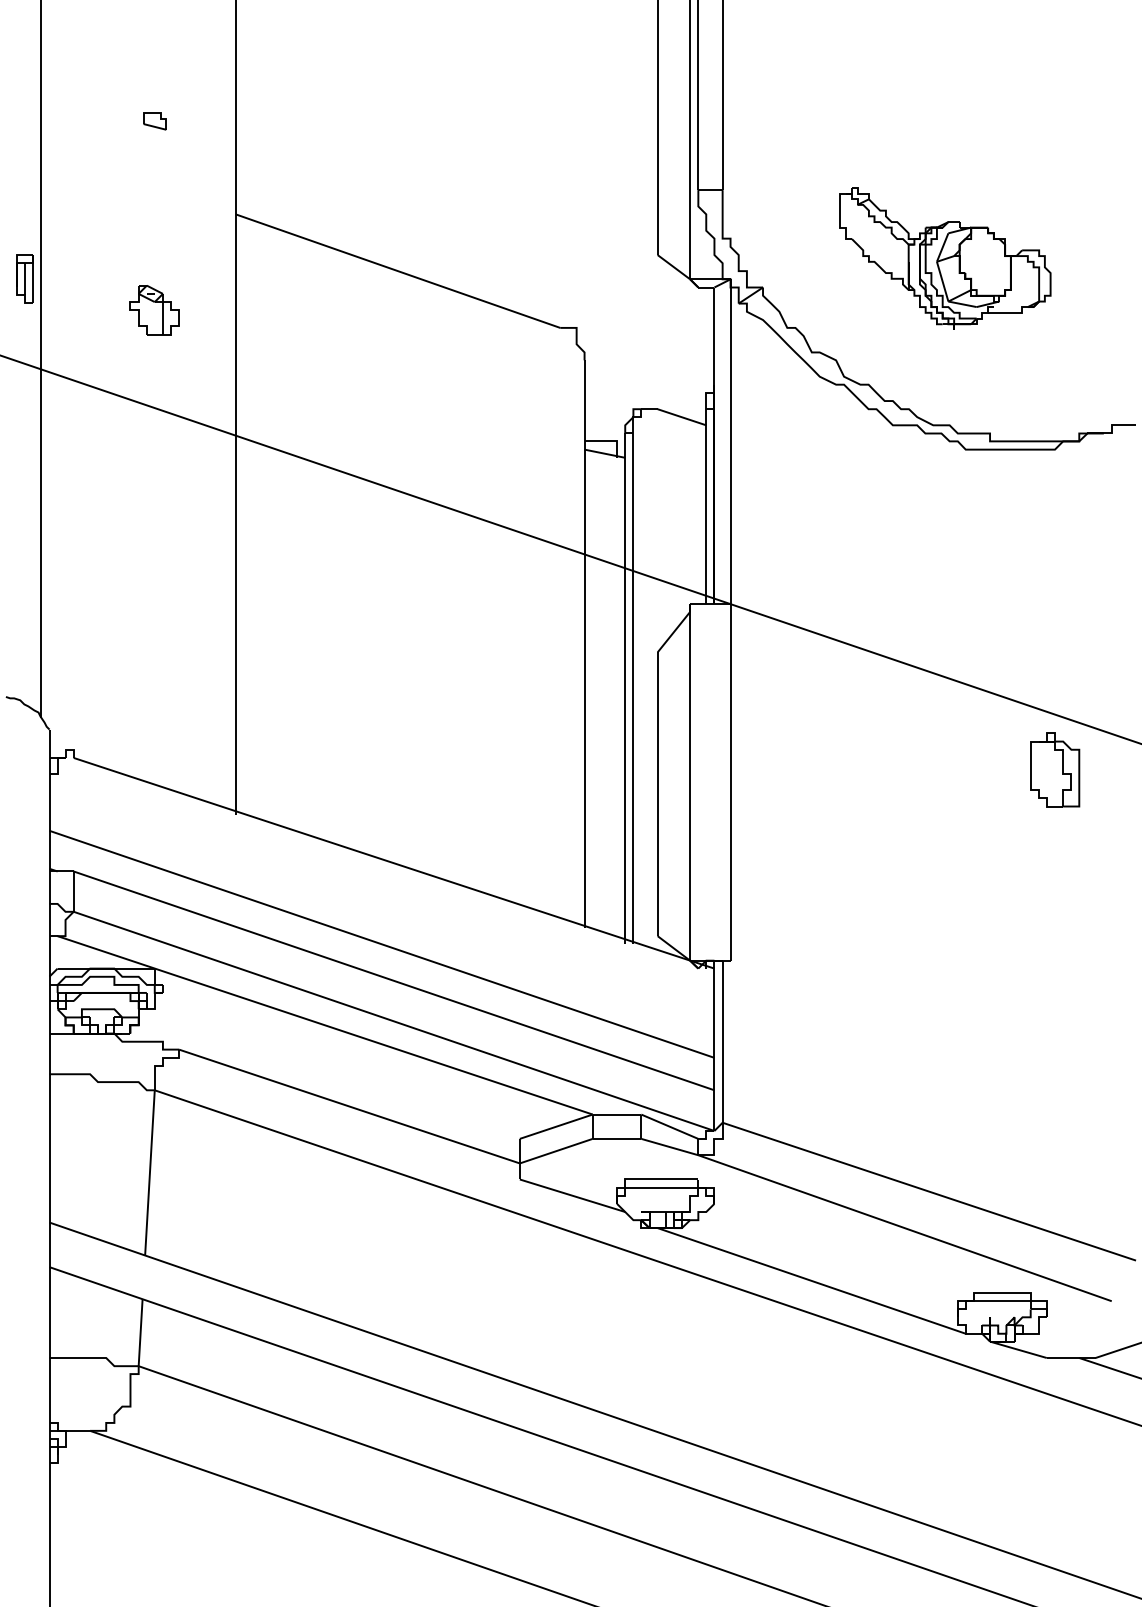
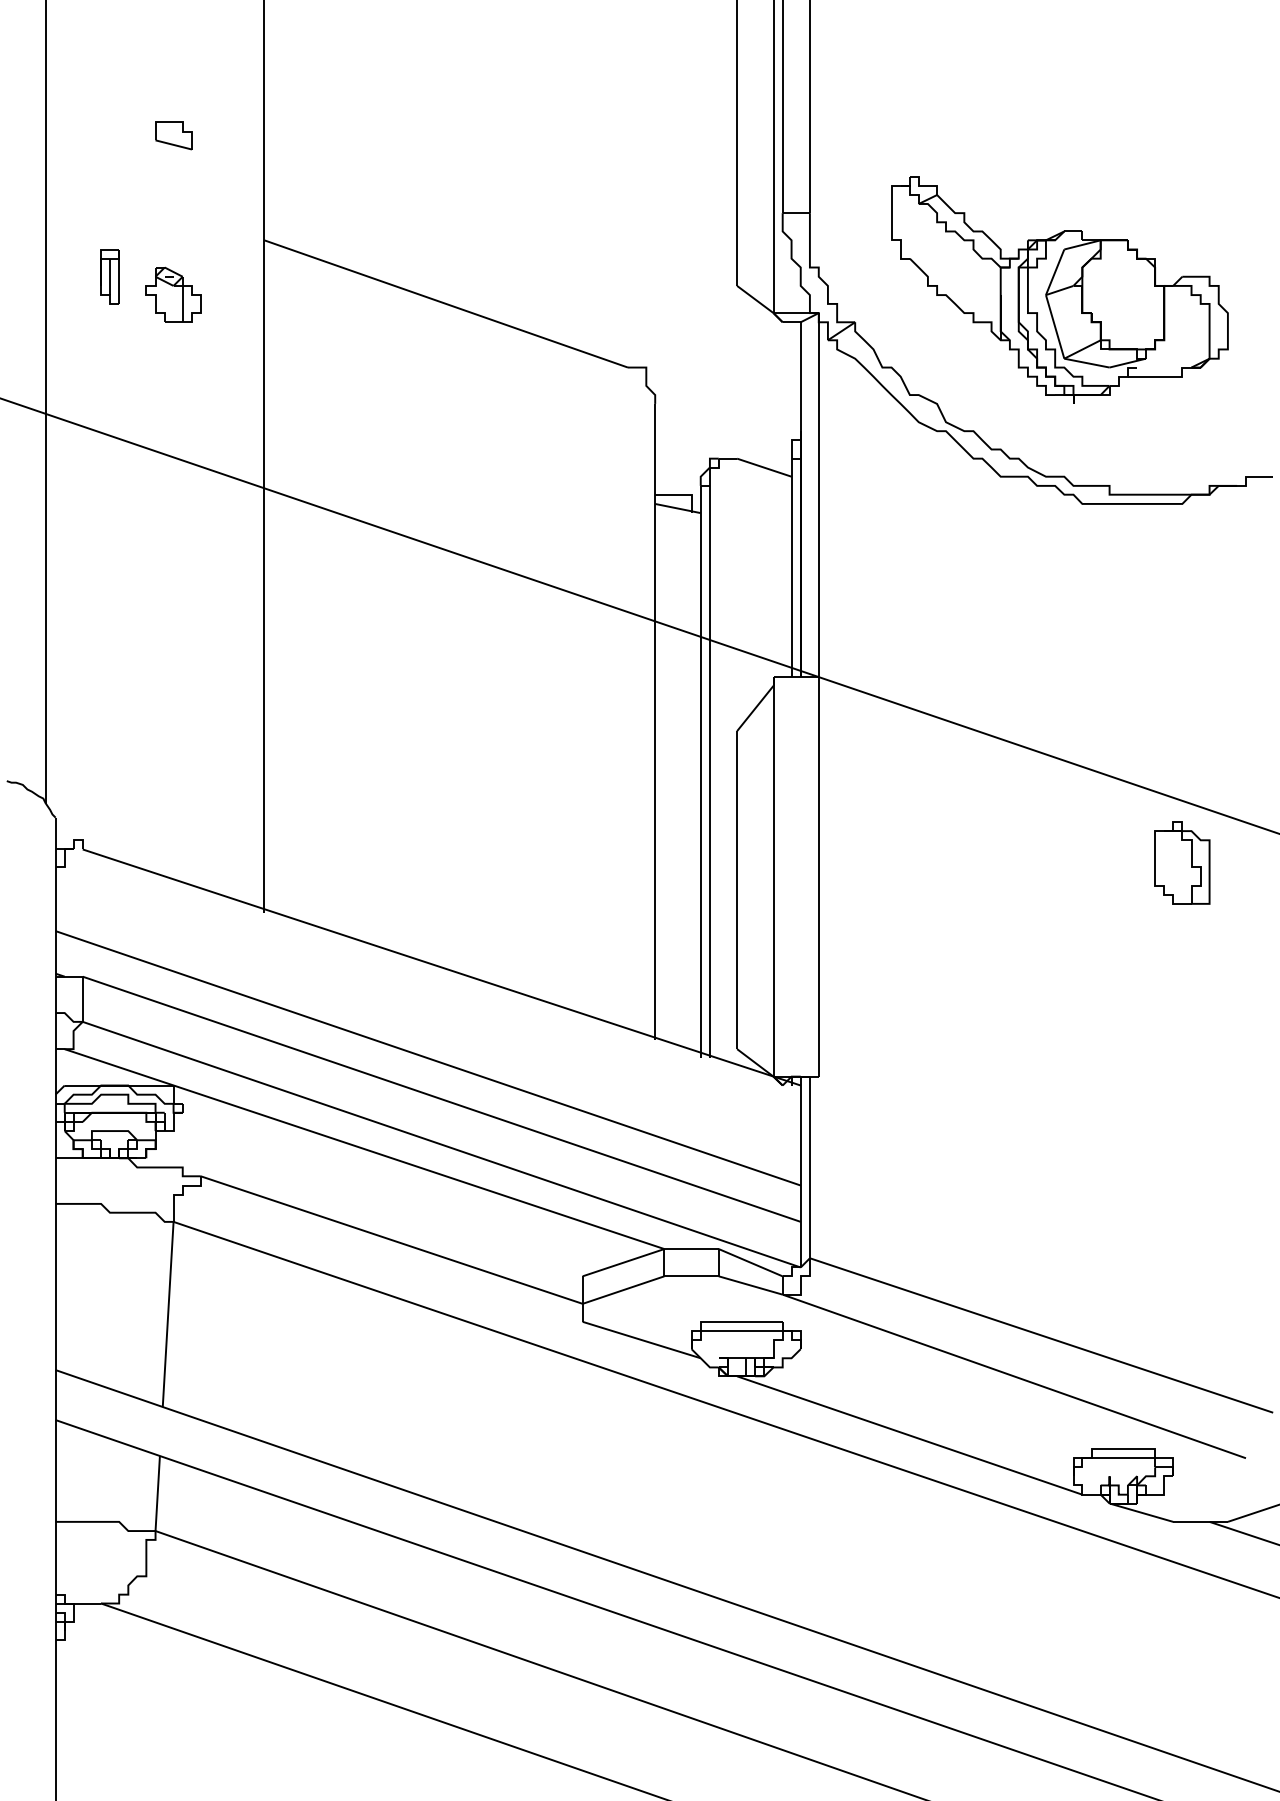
part: (154, 121) -> (173, 136), size x1.43
part: (945, 258) -> (1059, 289), size x1.43
part: (24, 278) -> (109, 276), moved
part: (154, 310) -> (173, 295), moved

